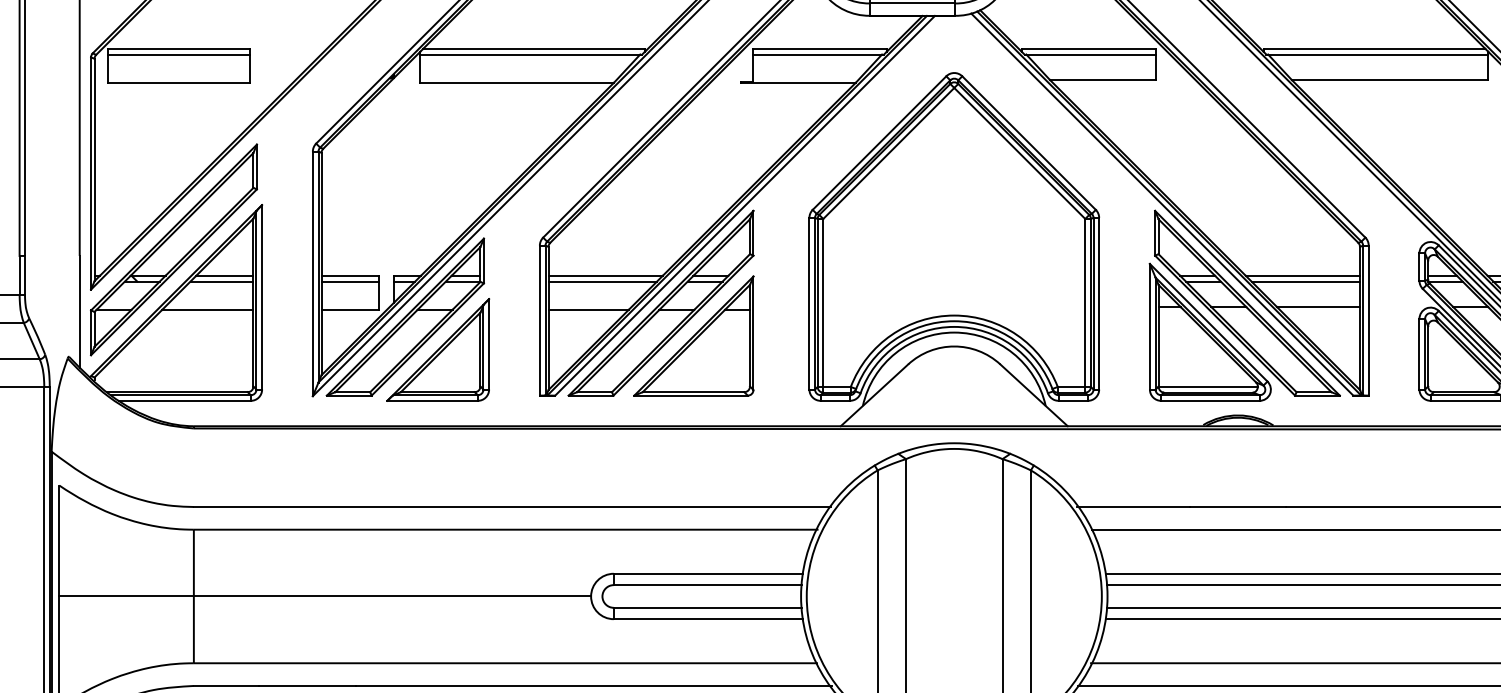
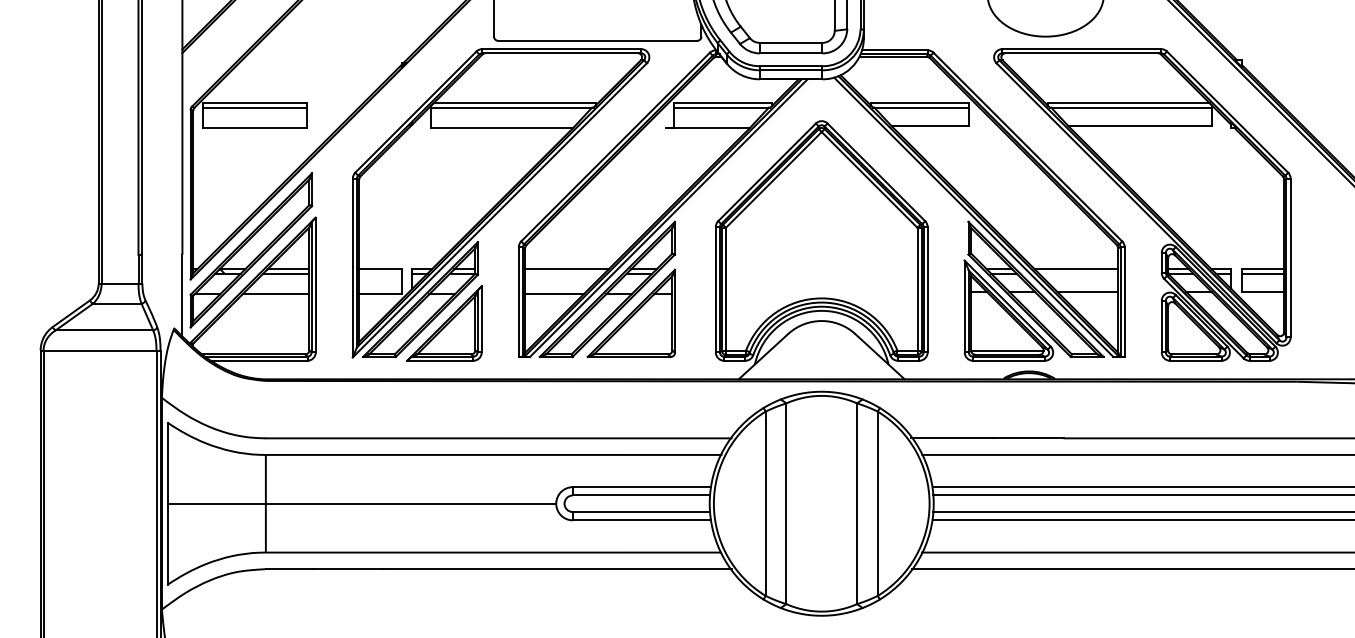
line: (350, 281) -> (380, 273), removed
line: (602, 281) -> (564, 273), removed
line: (1305, 281) -> (1078, 273), removed

